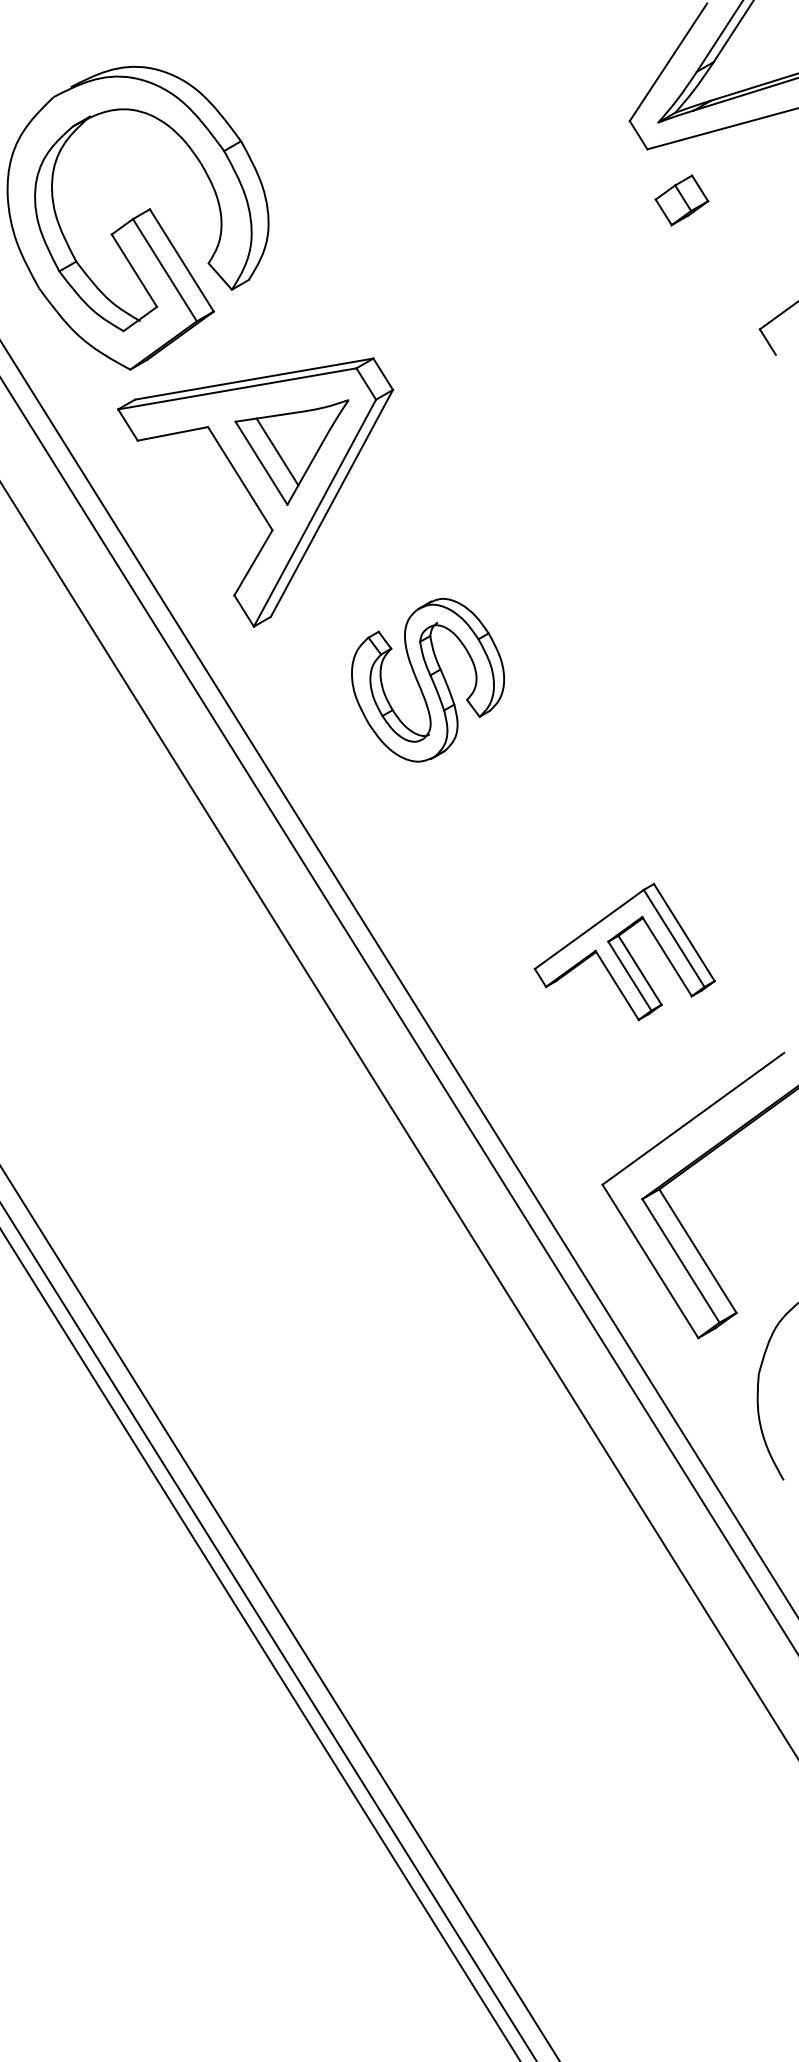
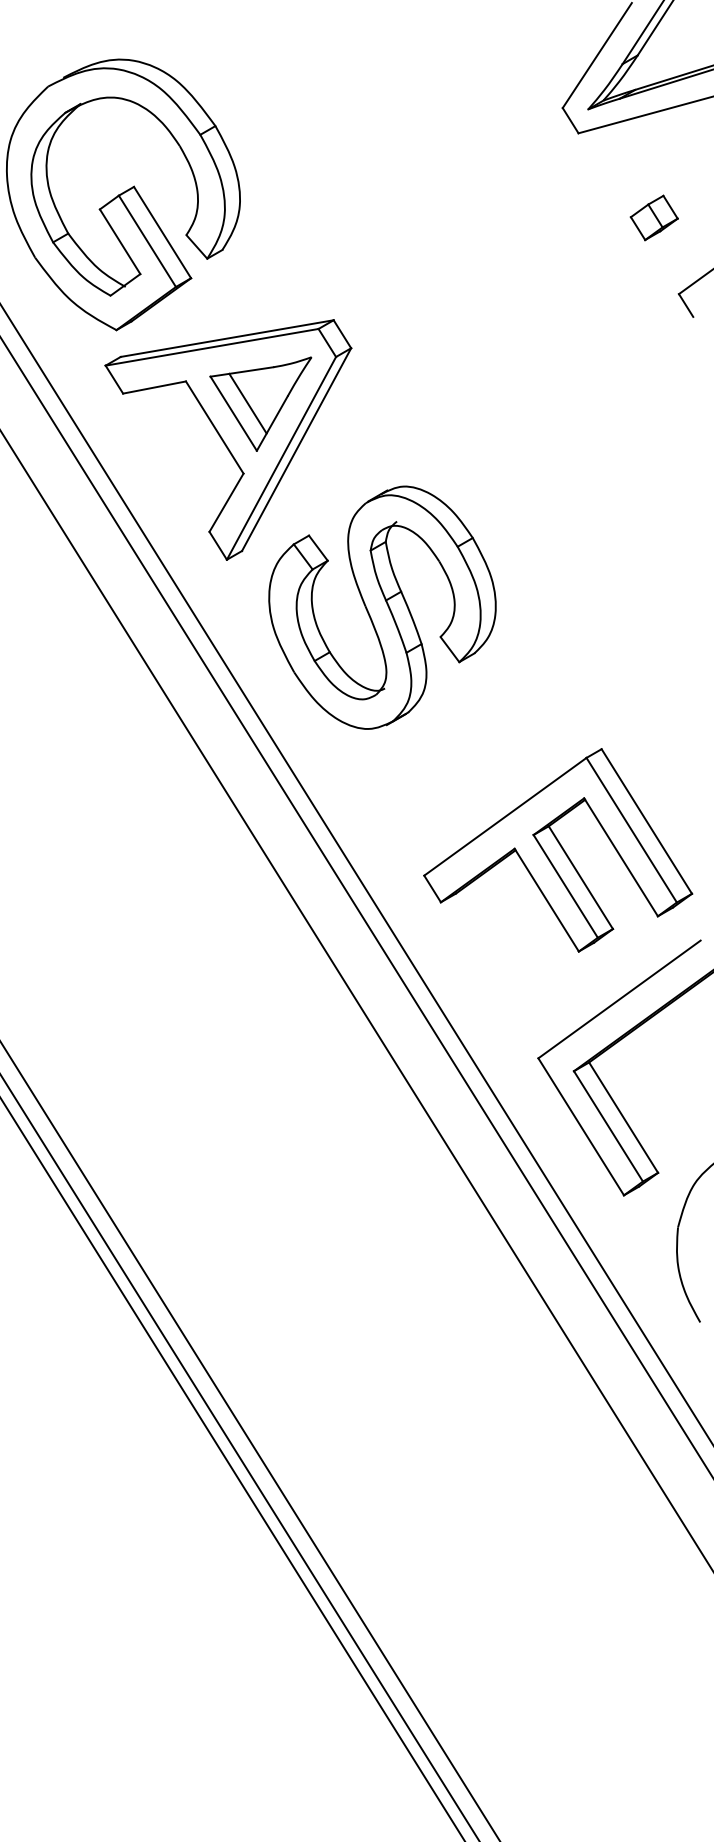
part: (681, 199) -> (653, 217), moved
part: (428, 680) -> (382, 607), size x1.67
part: (625, 952) -> (558, 850), size x1.67

